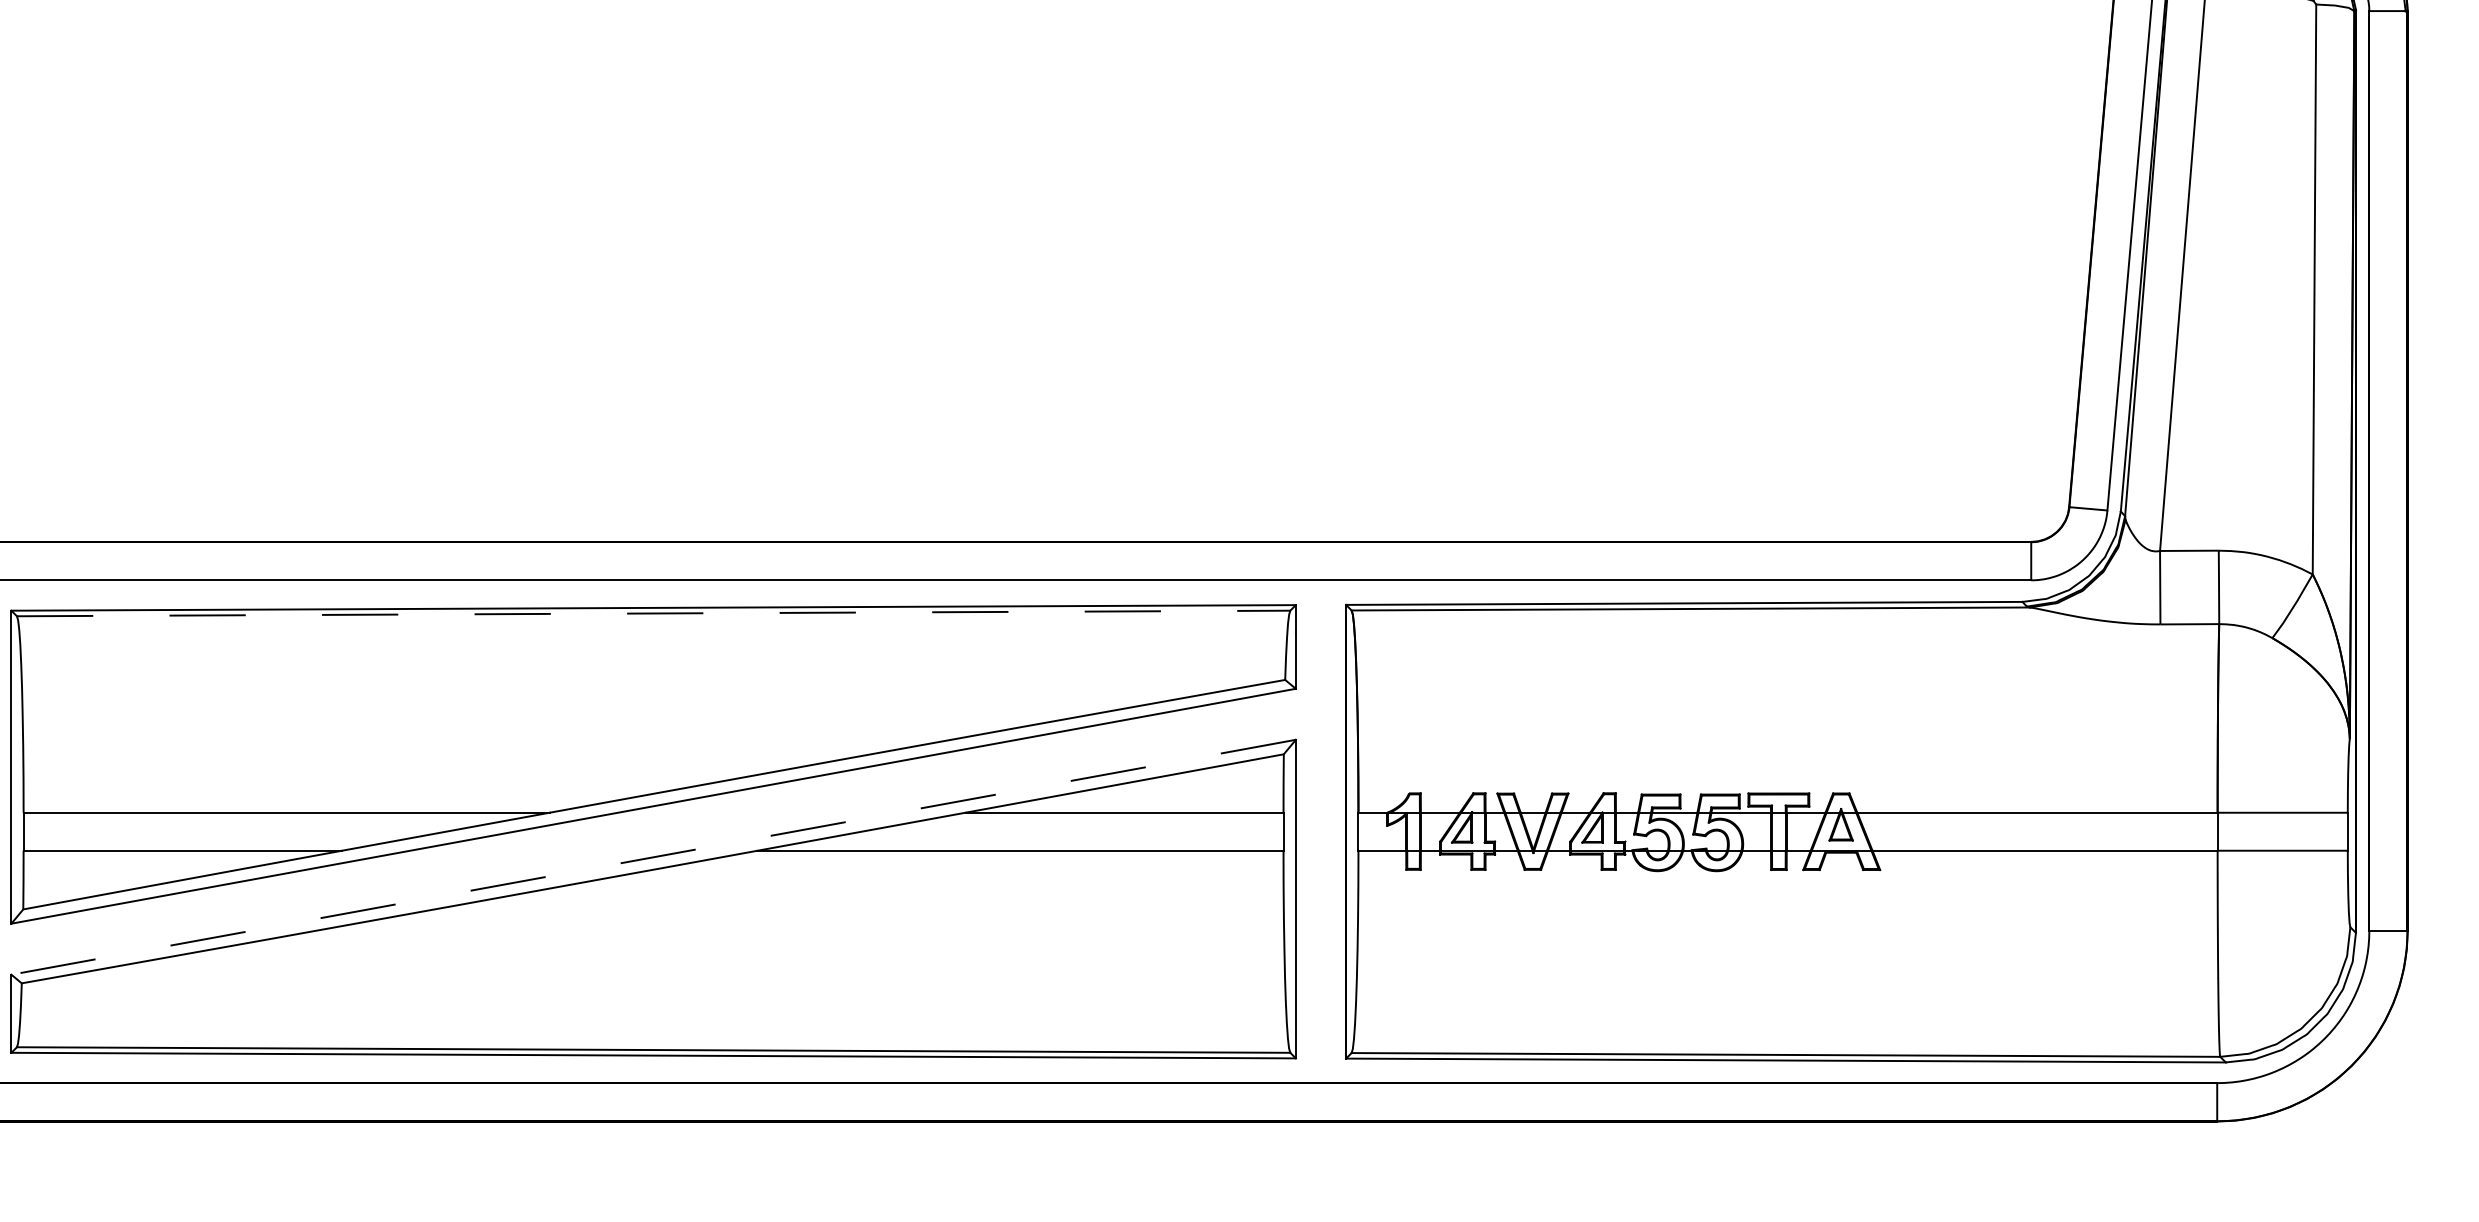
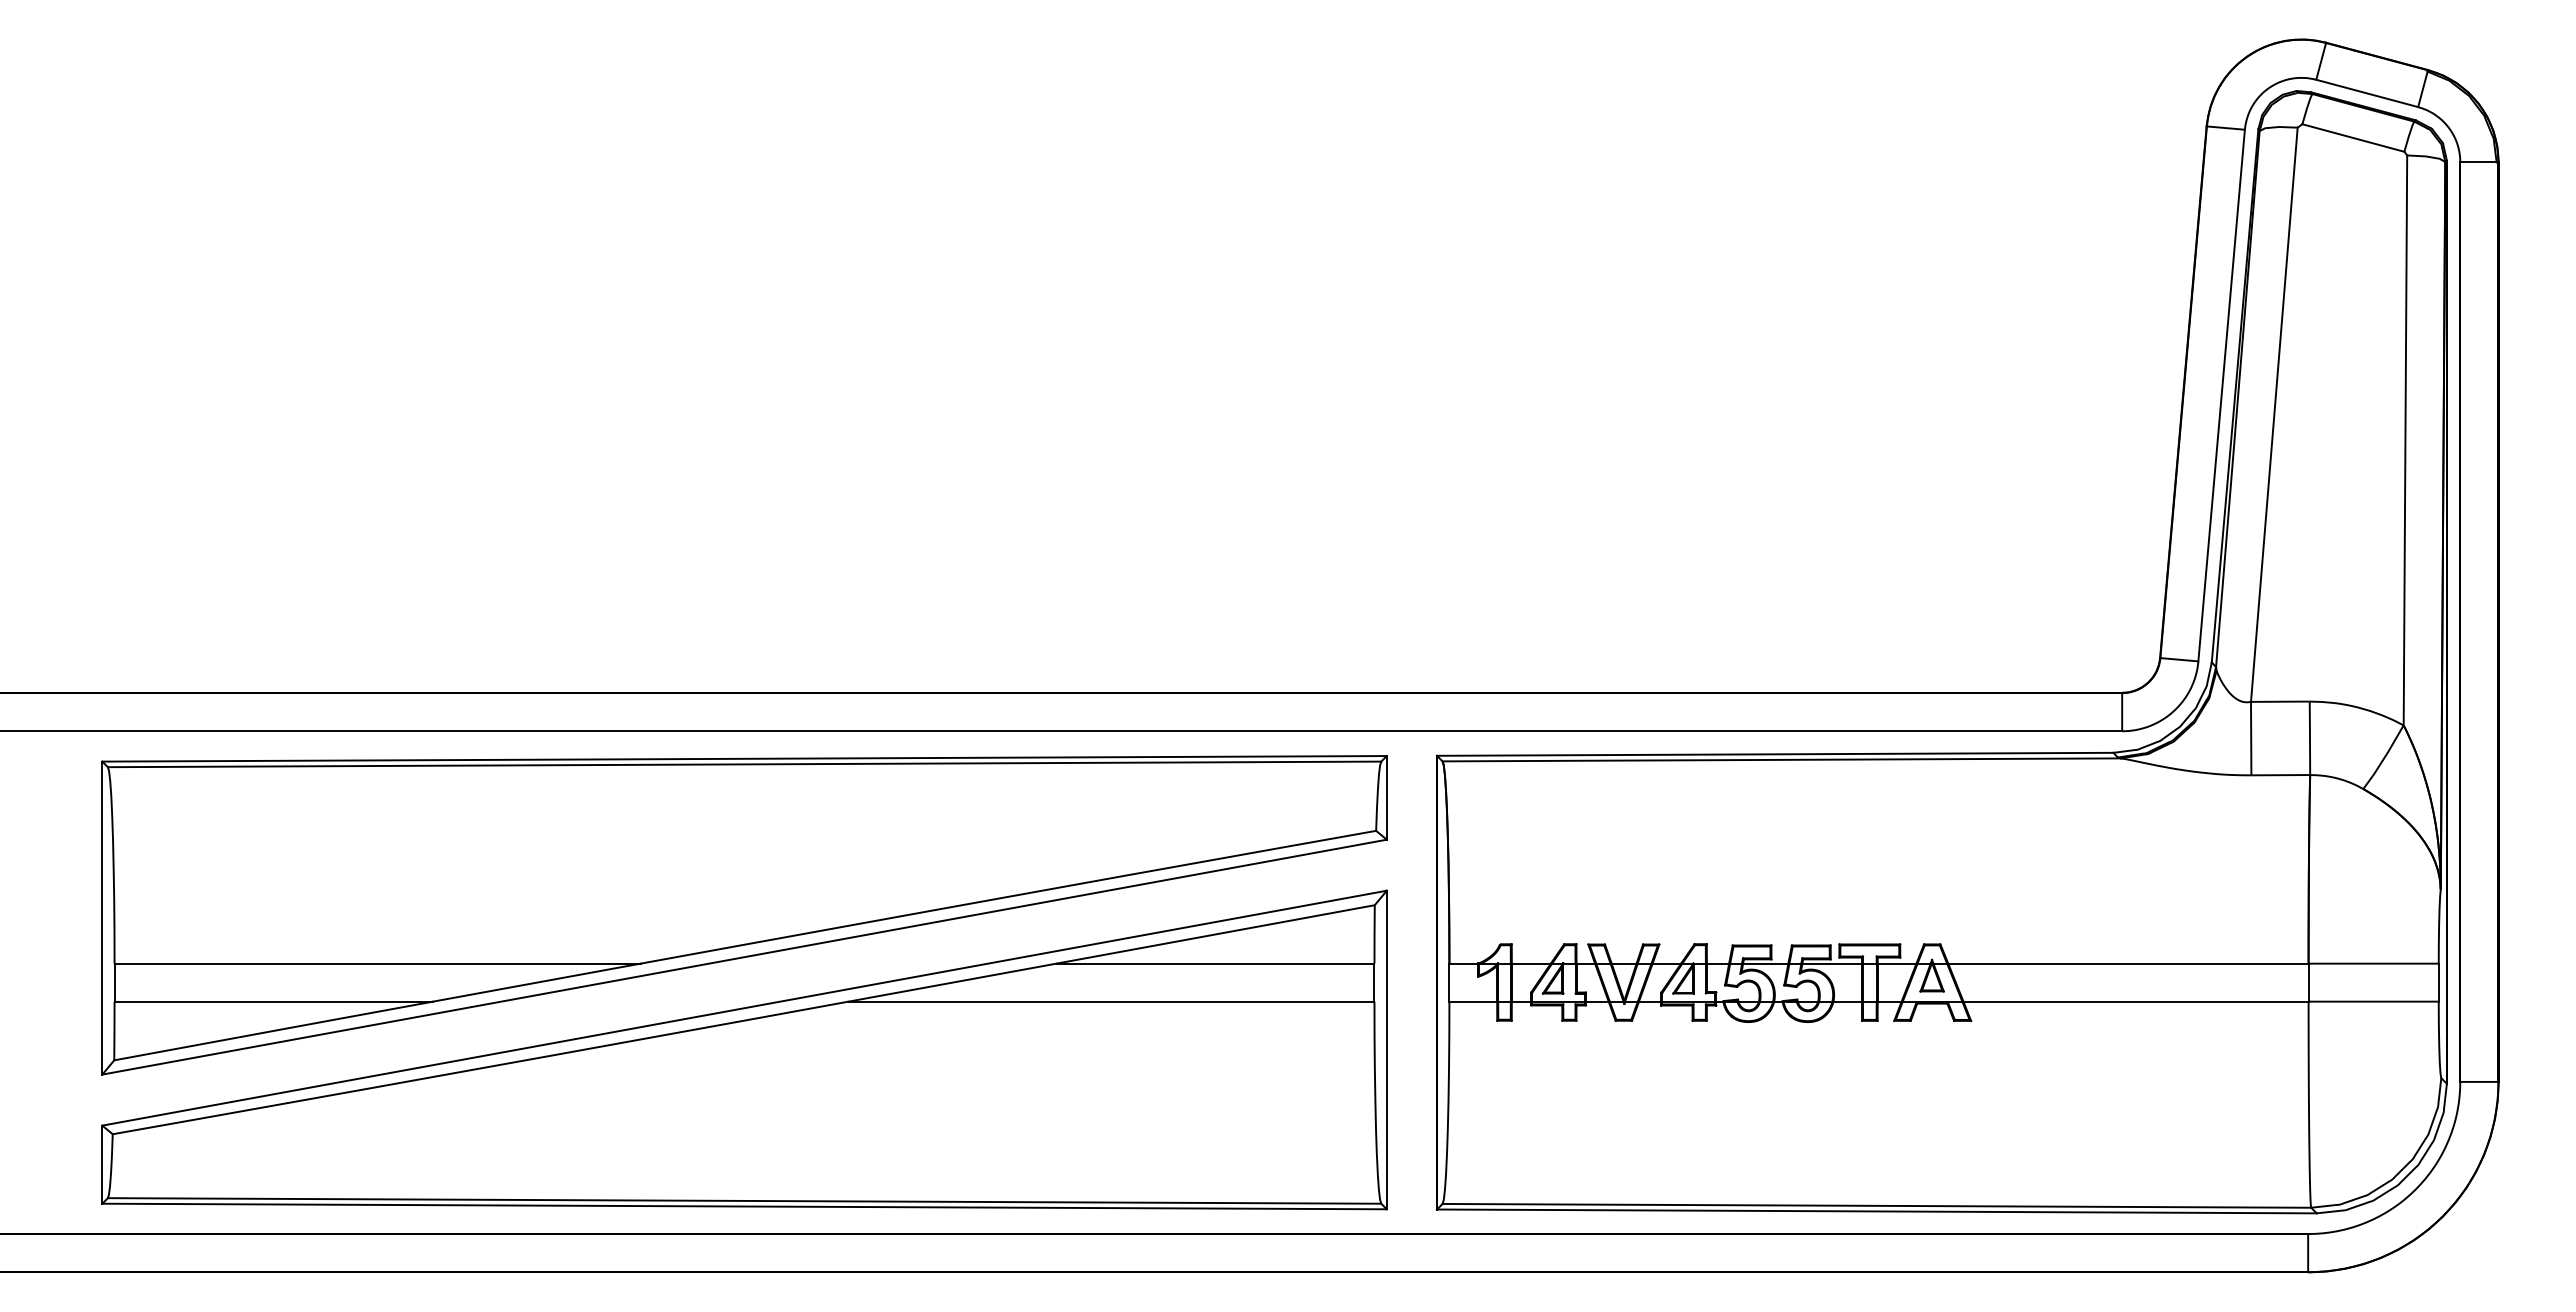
line: (653, 613) -> (744, 764), dashed -> solid
line: (653, 857) -> (744, 1008), dashed -> solid

